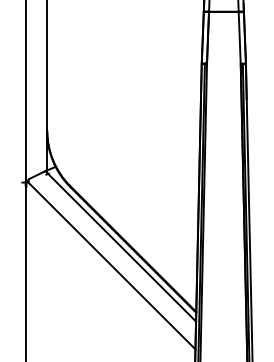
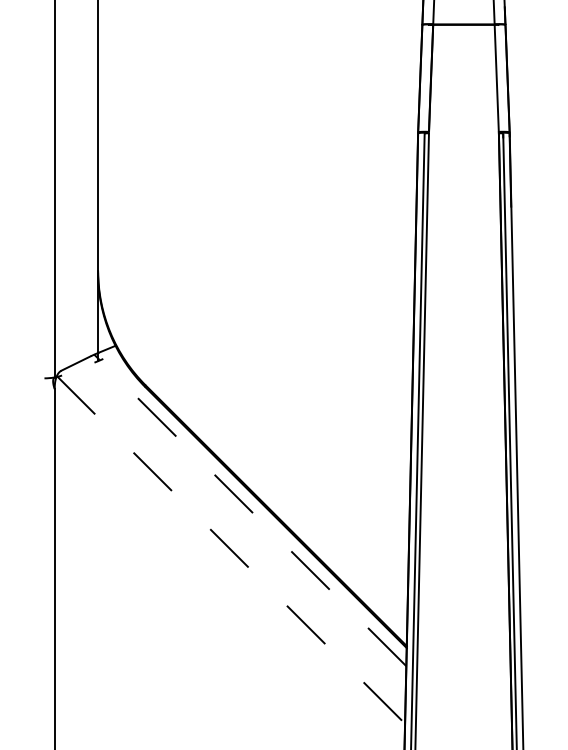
line: (120, 246) -> (249, 510), solid -> dashed
line: (111, 265) -> (231, 550), solid -> dashed

